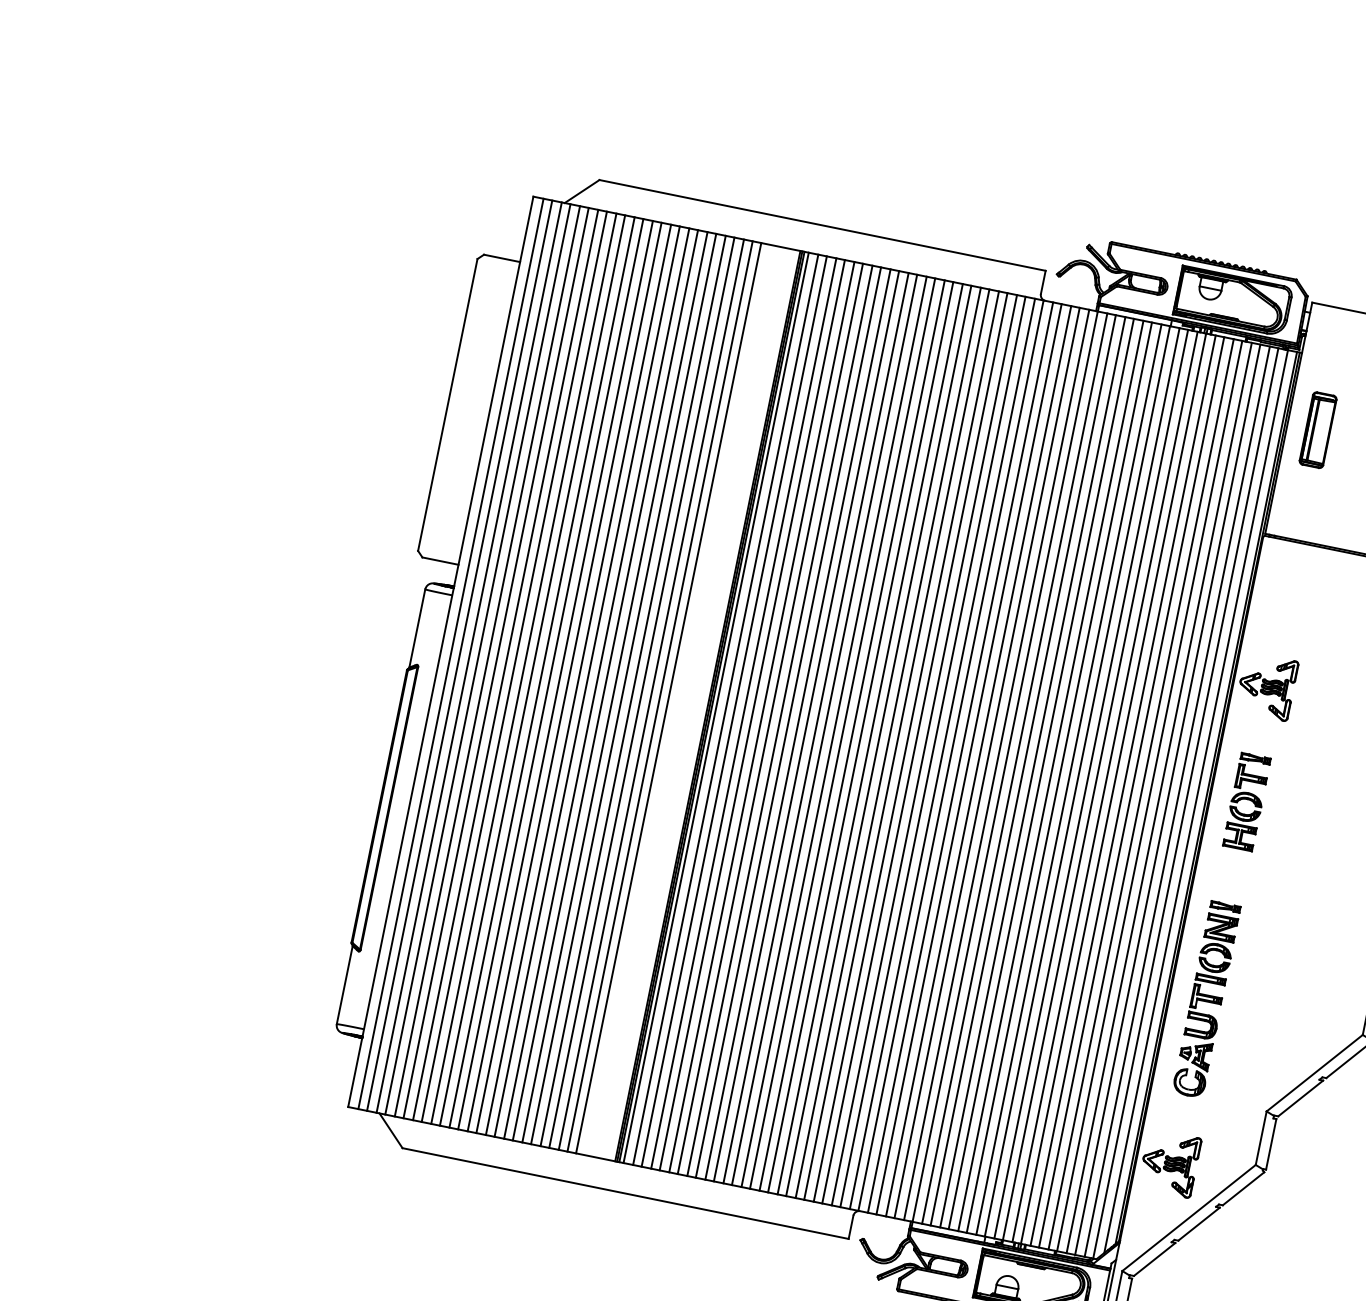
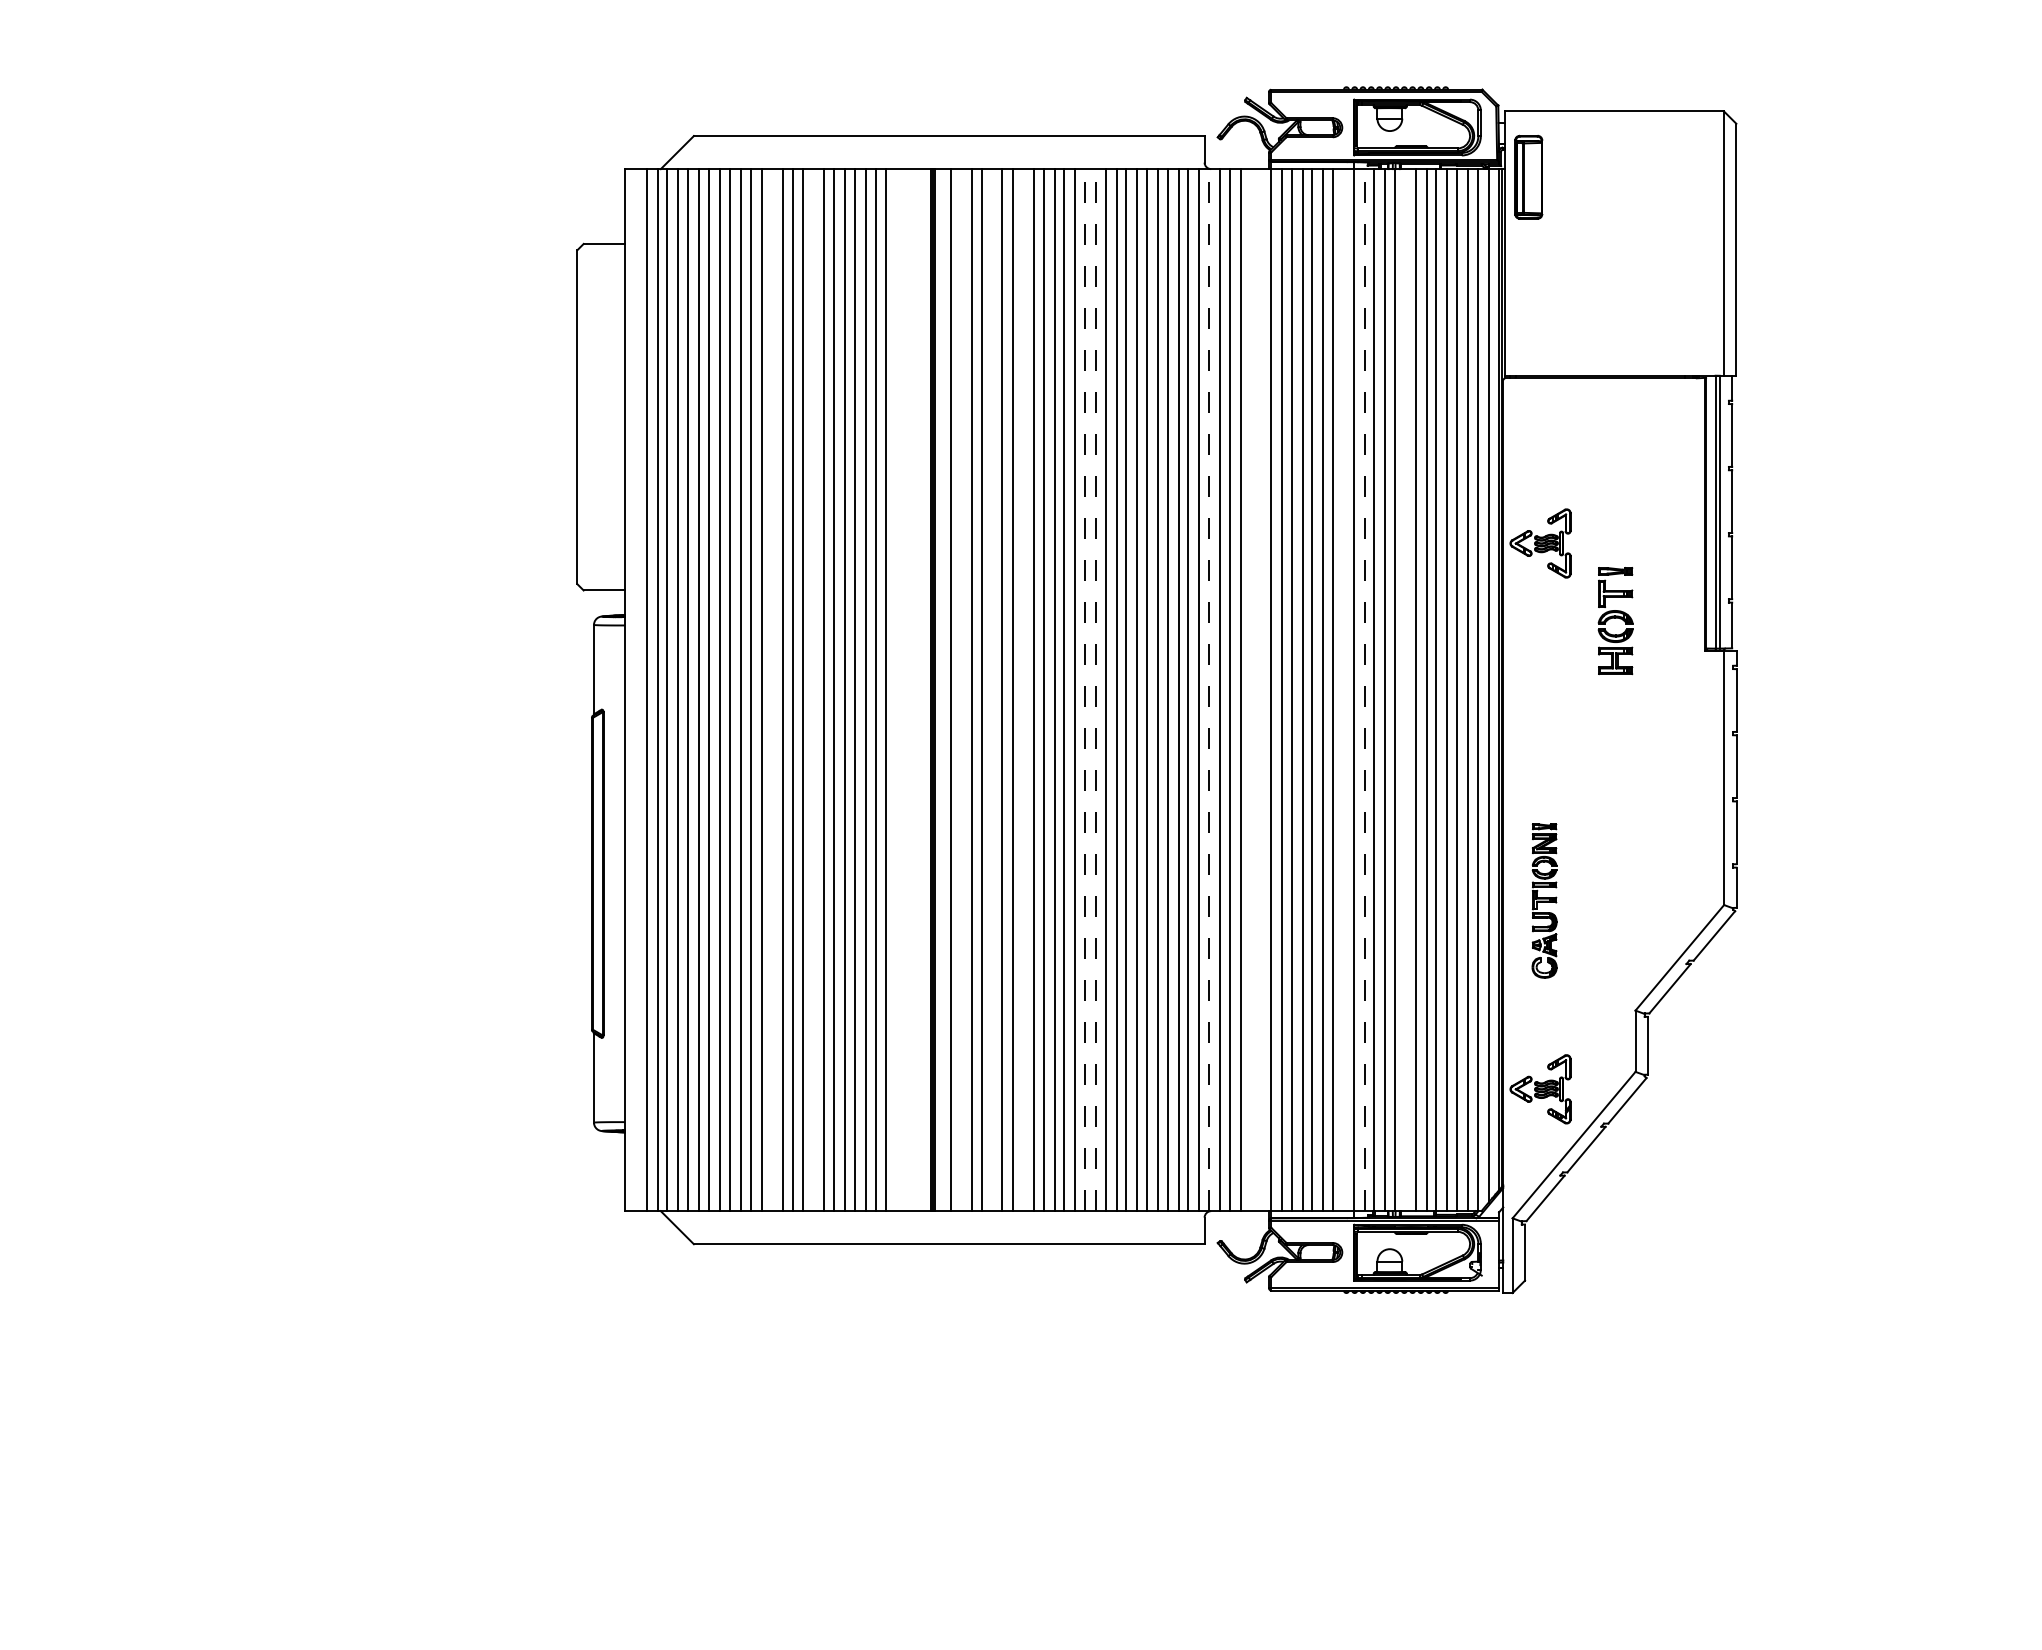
part: (1318, 429) -> (1528, 176), moved
line: (450, 654) -> (636, 690), removed
line: (568, 678) -> (771, 690), removed
line: (605, 685) -> (813, 690), removed
line: (716, 708) -> (940, 690), removed
line: (733, 711) -> (960, 690), removed
line: (761, 717) -> (992, 690), removed
line: (788, 722) -> (1022, 690), removed
line: (842, 732) -> (1084, 689), solid -> dashed
line: (851, 734) -> (1095, 689), solid -> dashed
line: (951, 755) -> (1209, 689), solid -> dashed
line: (987, 763) -> (1250, 690), removed
line: (996, 765) -> (1261, 690), removed
line: (1068, 779) -> (1343, 690), removed
line: (1086, 782) -> (1364, 689), solid -> dashed
line: (1123, 791) -> (1406, 690), removed
part: (1246, 802) -> (1615, 621), moved
part: (1206, 999) -> (1544, 900), size x0.7

